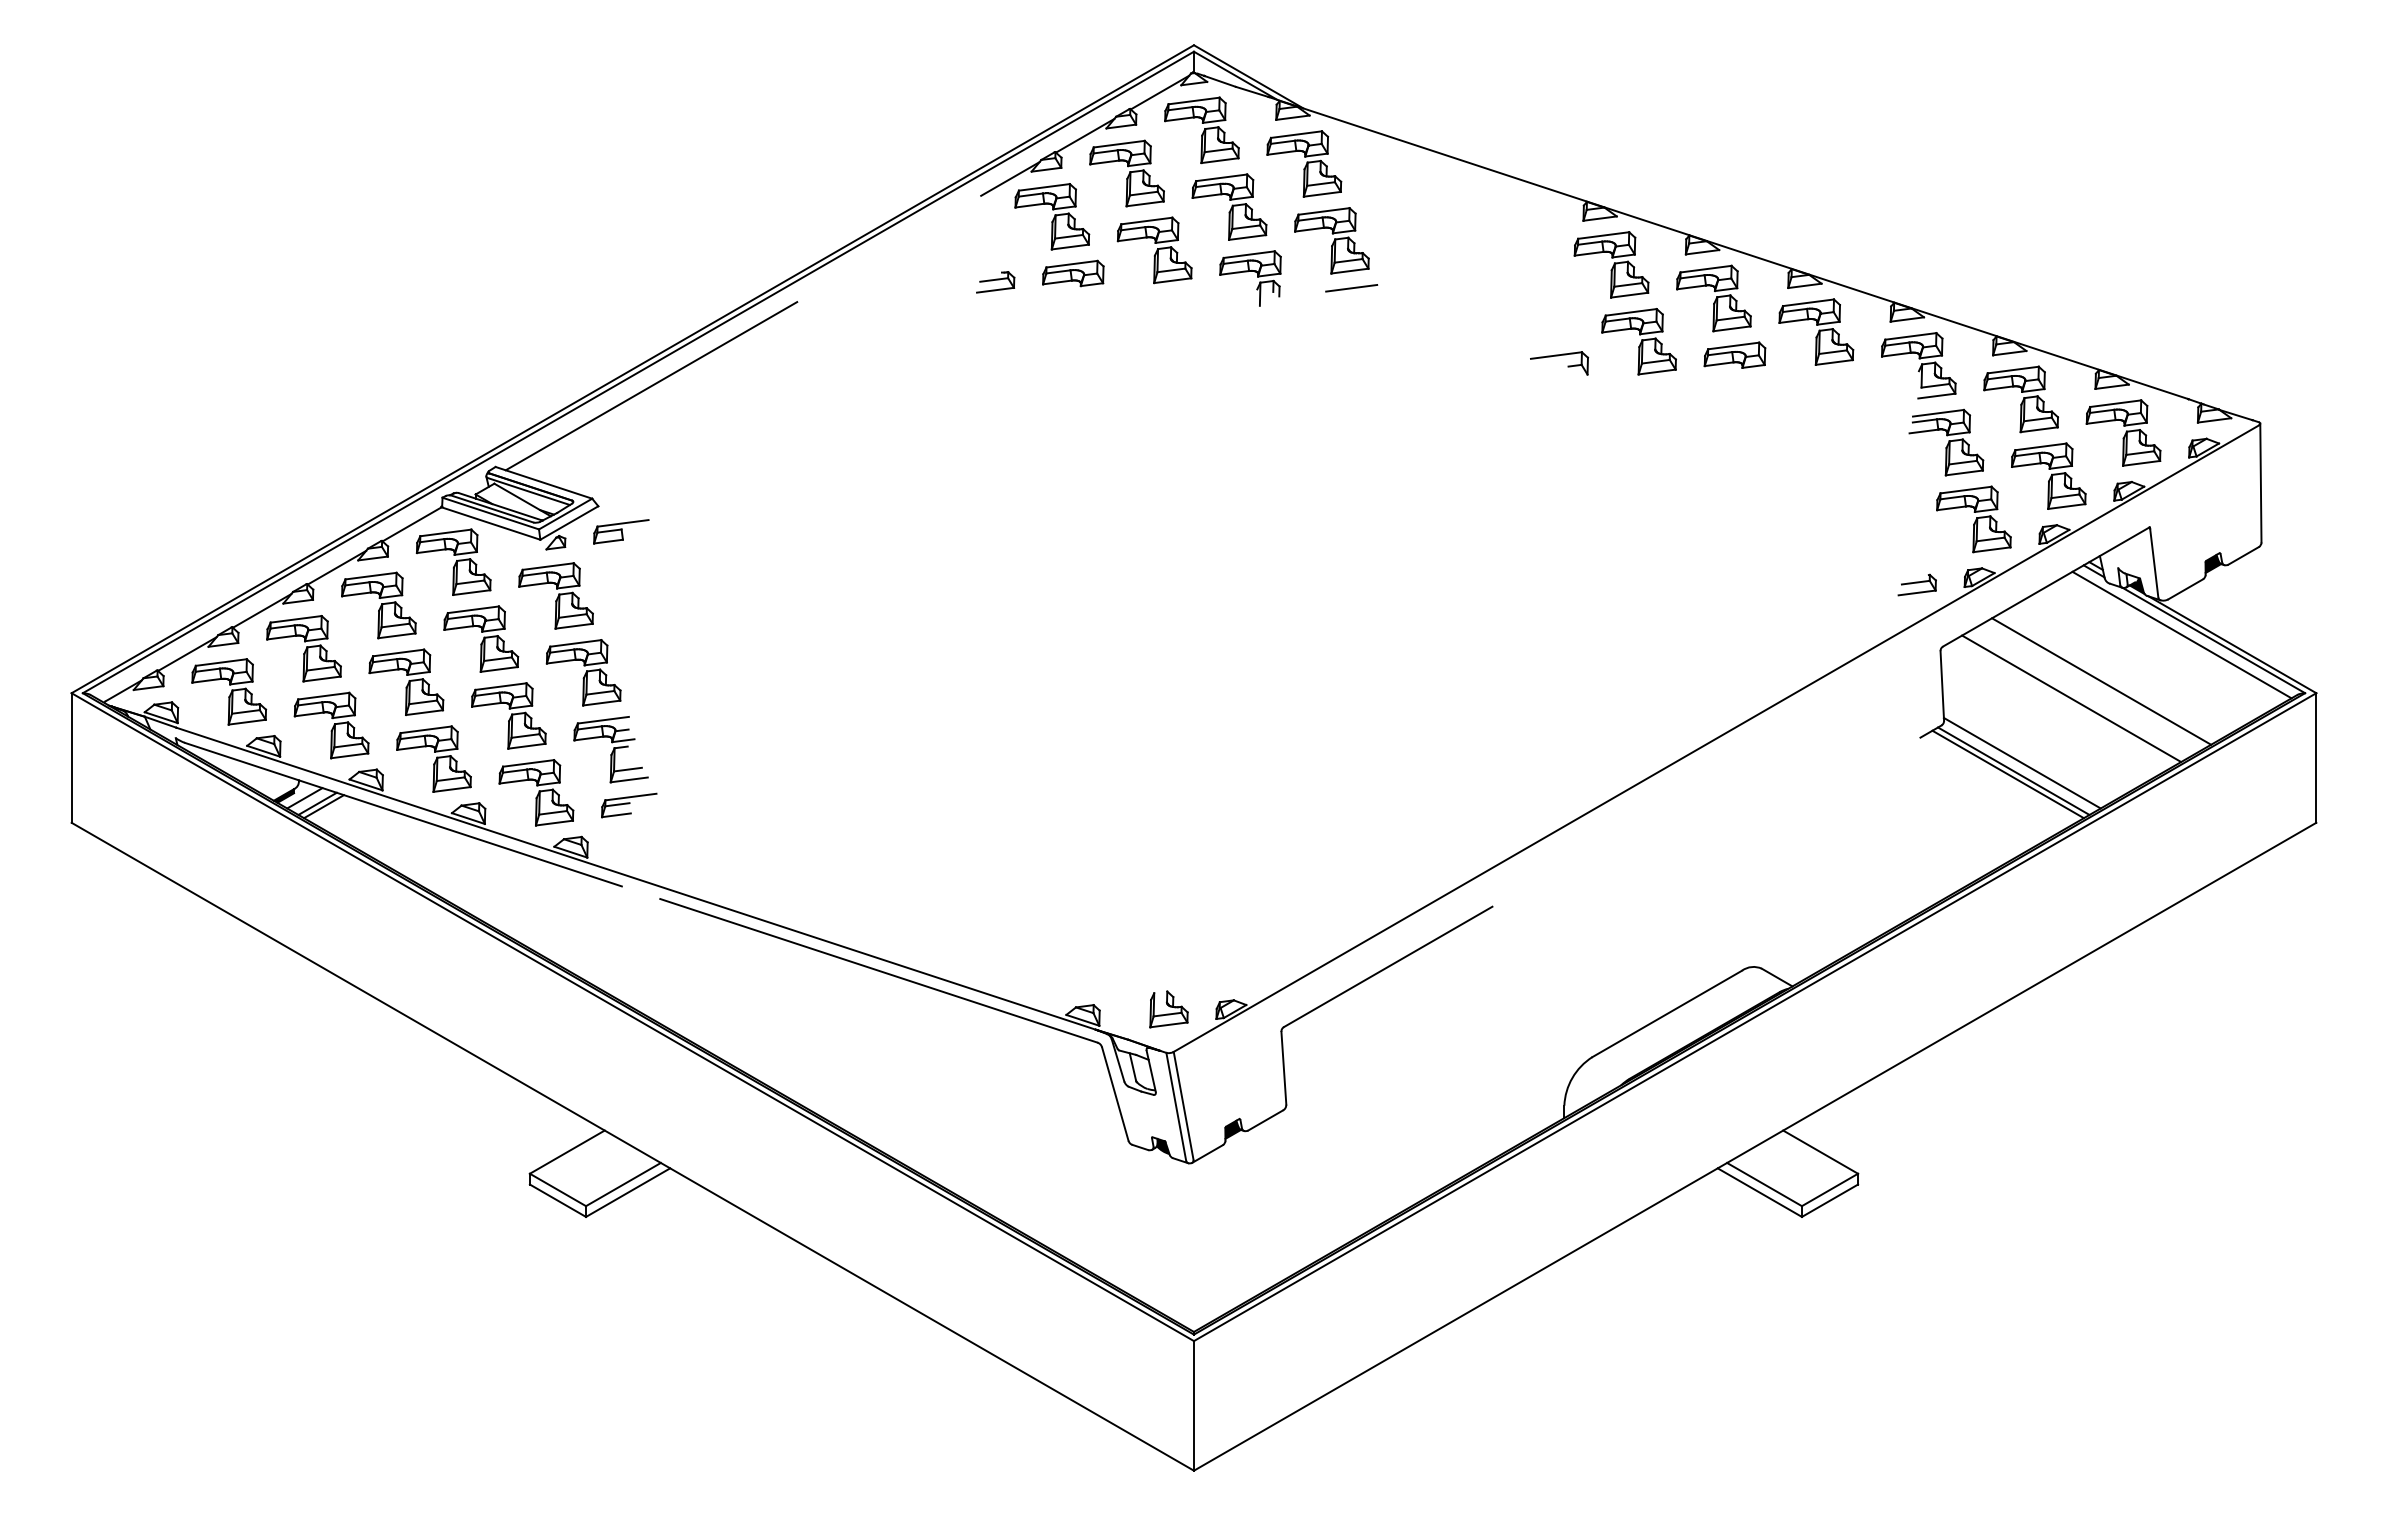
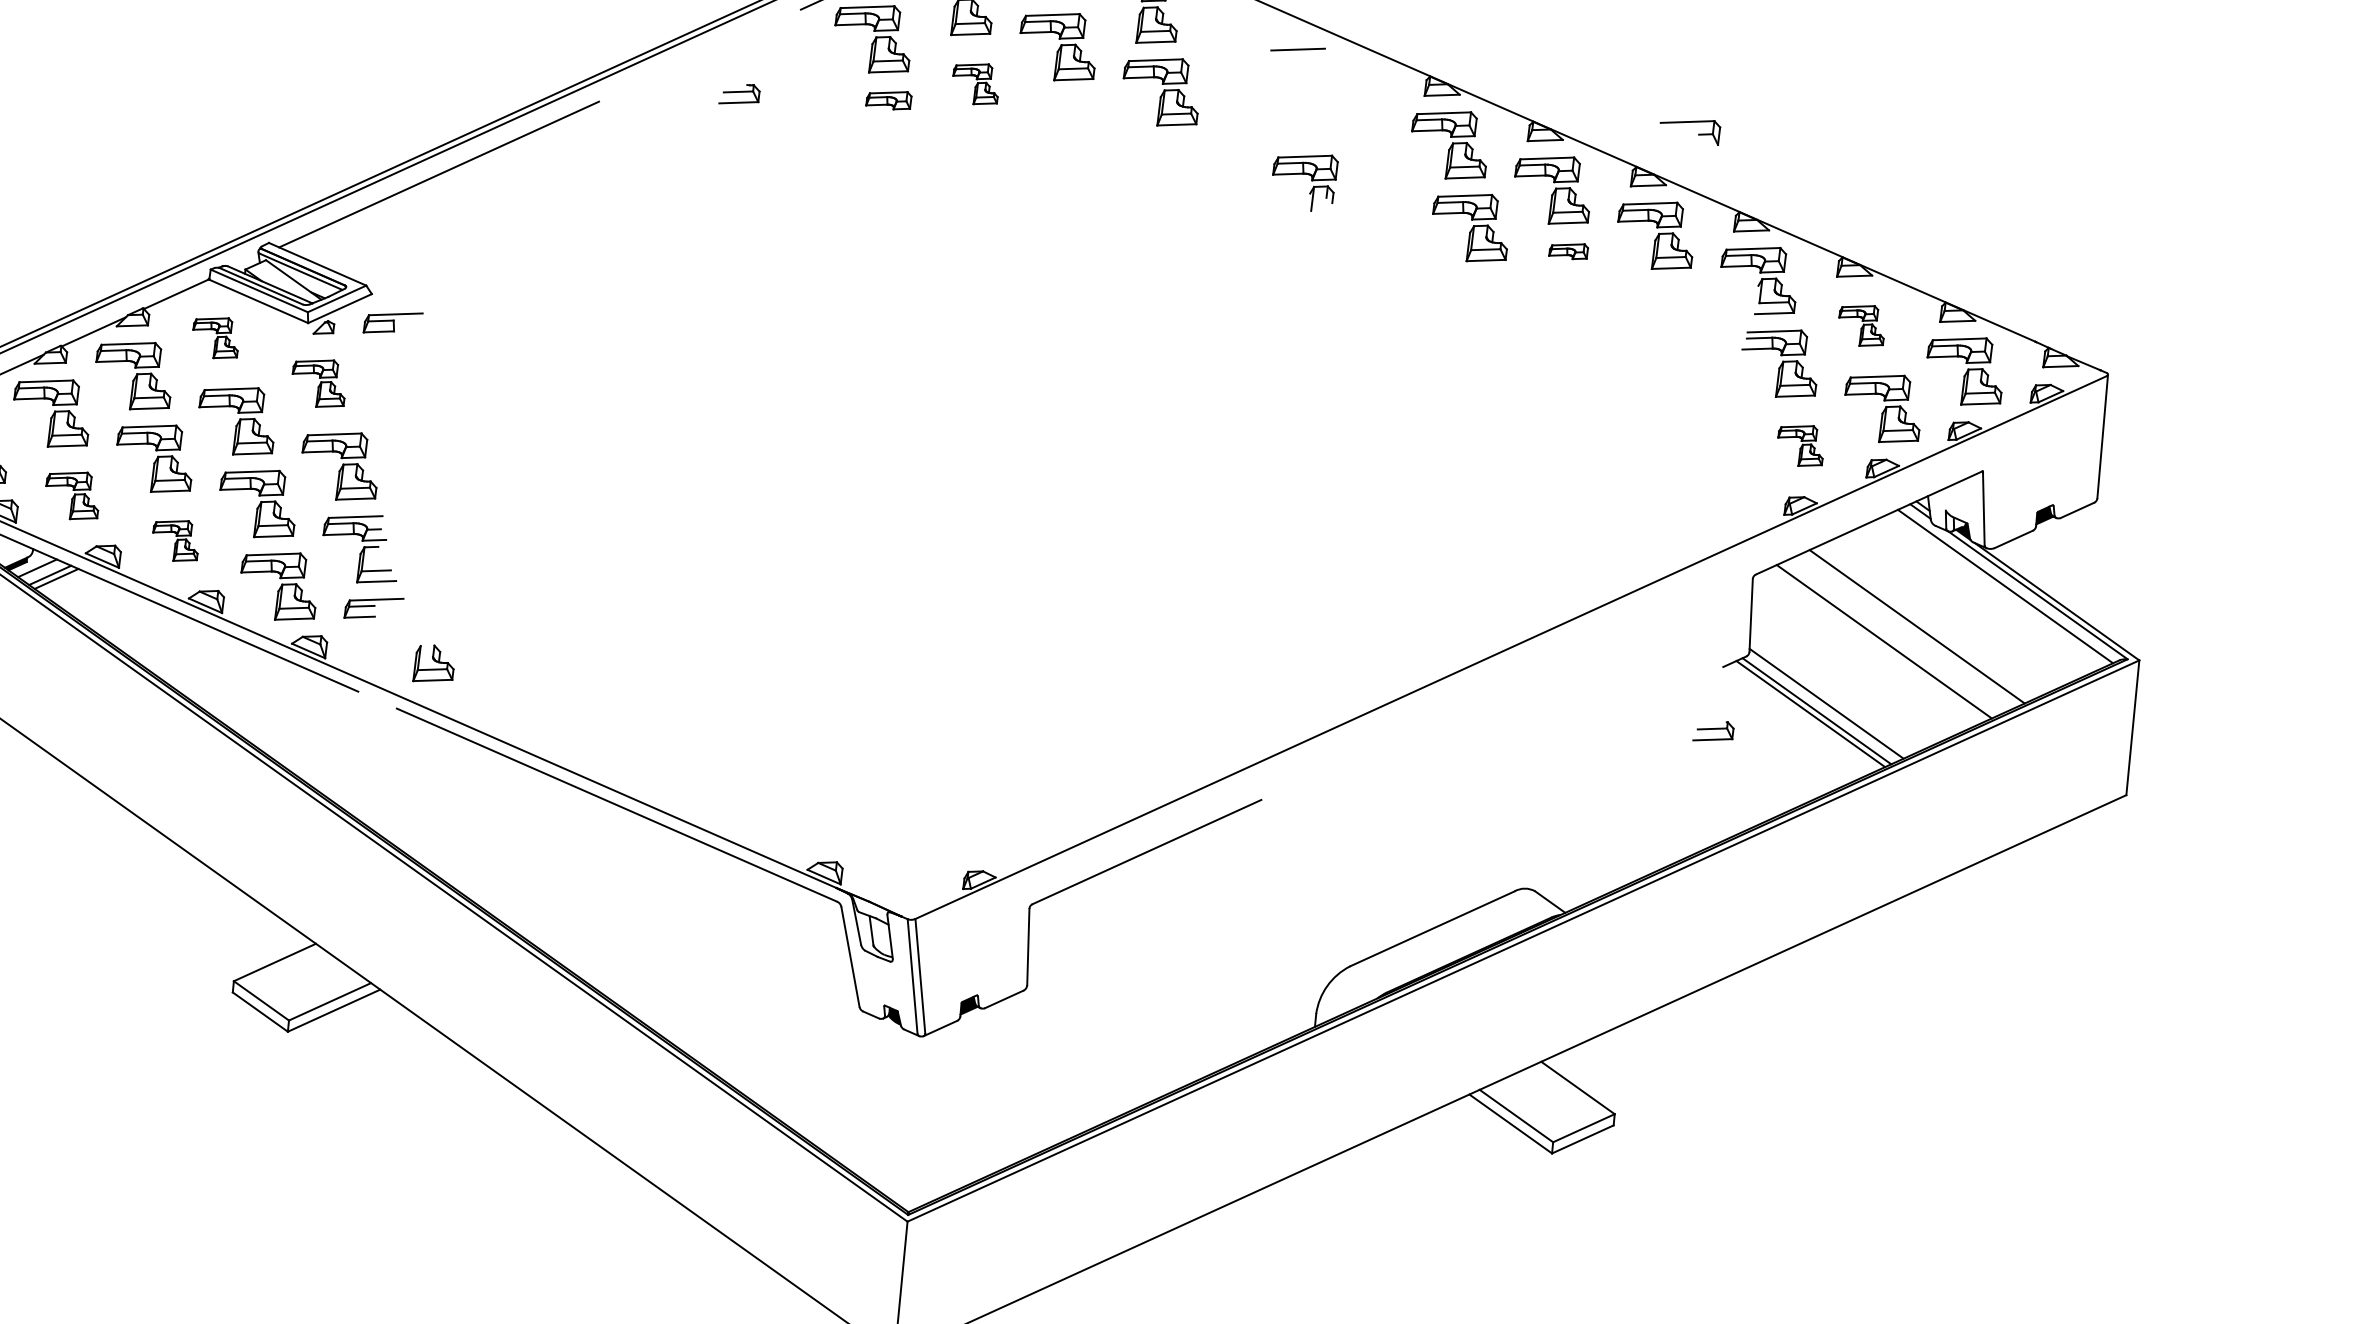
part: (1154, 250) -> (975, 83), size x0.6
part: (1247, 272) -> (1301, 175), moved
part: (1073, 273) -> (889, 99), size x0.7
part: (995, 282) -> (739, 94), moved
line: (1351, 288) -> (1297, 49), moved
part: (1734, 354) -> (1568, 250), size x0.6
part: (1558, 356) -> (1689, 123), moved
part: (2020, 399) -> (1861, 325), size x0.6
part: (1973, 519) -> (1800, 445), size x0.6
part: (453, 561) -> (215, 337), size x0.6
part: (1916, 584) -> (1712, 730), moved
part: (555, 595) -> (318, 382), size x0.7
part: (331, 725) -> (72, 495), size x0.7
part: (433, 758) -> (175, 539), size x0.6
part: (1168, 1009) -> (433, 664), moved

